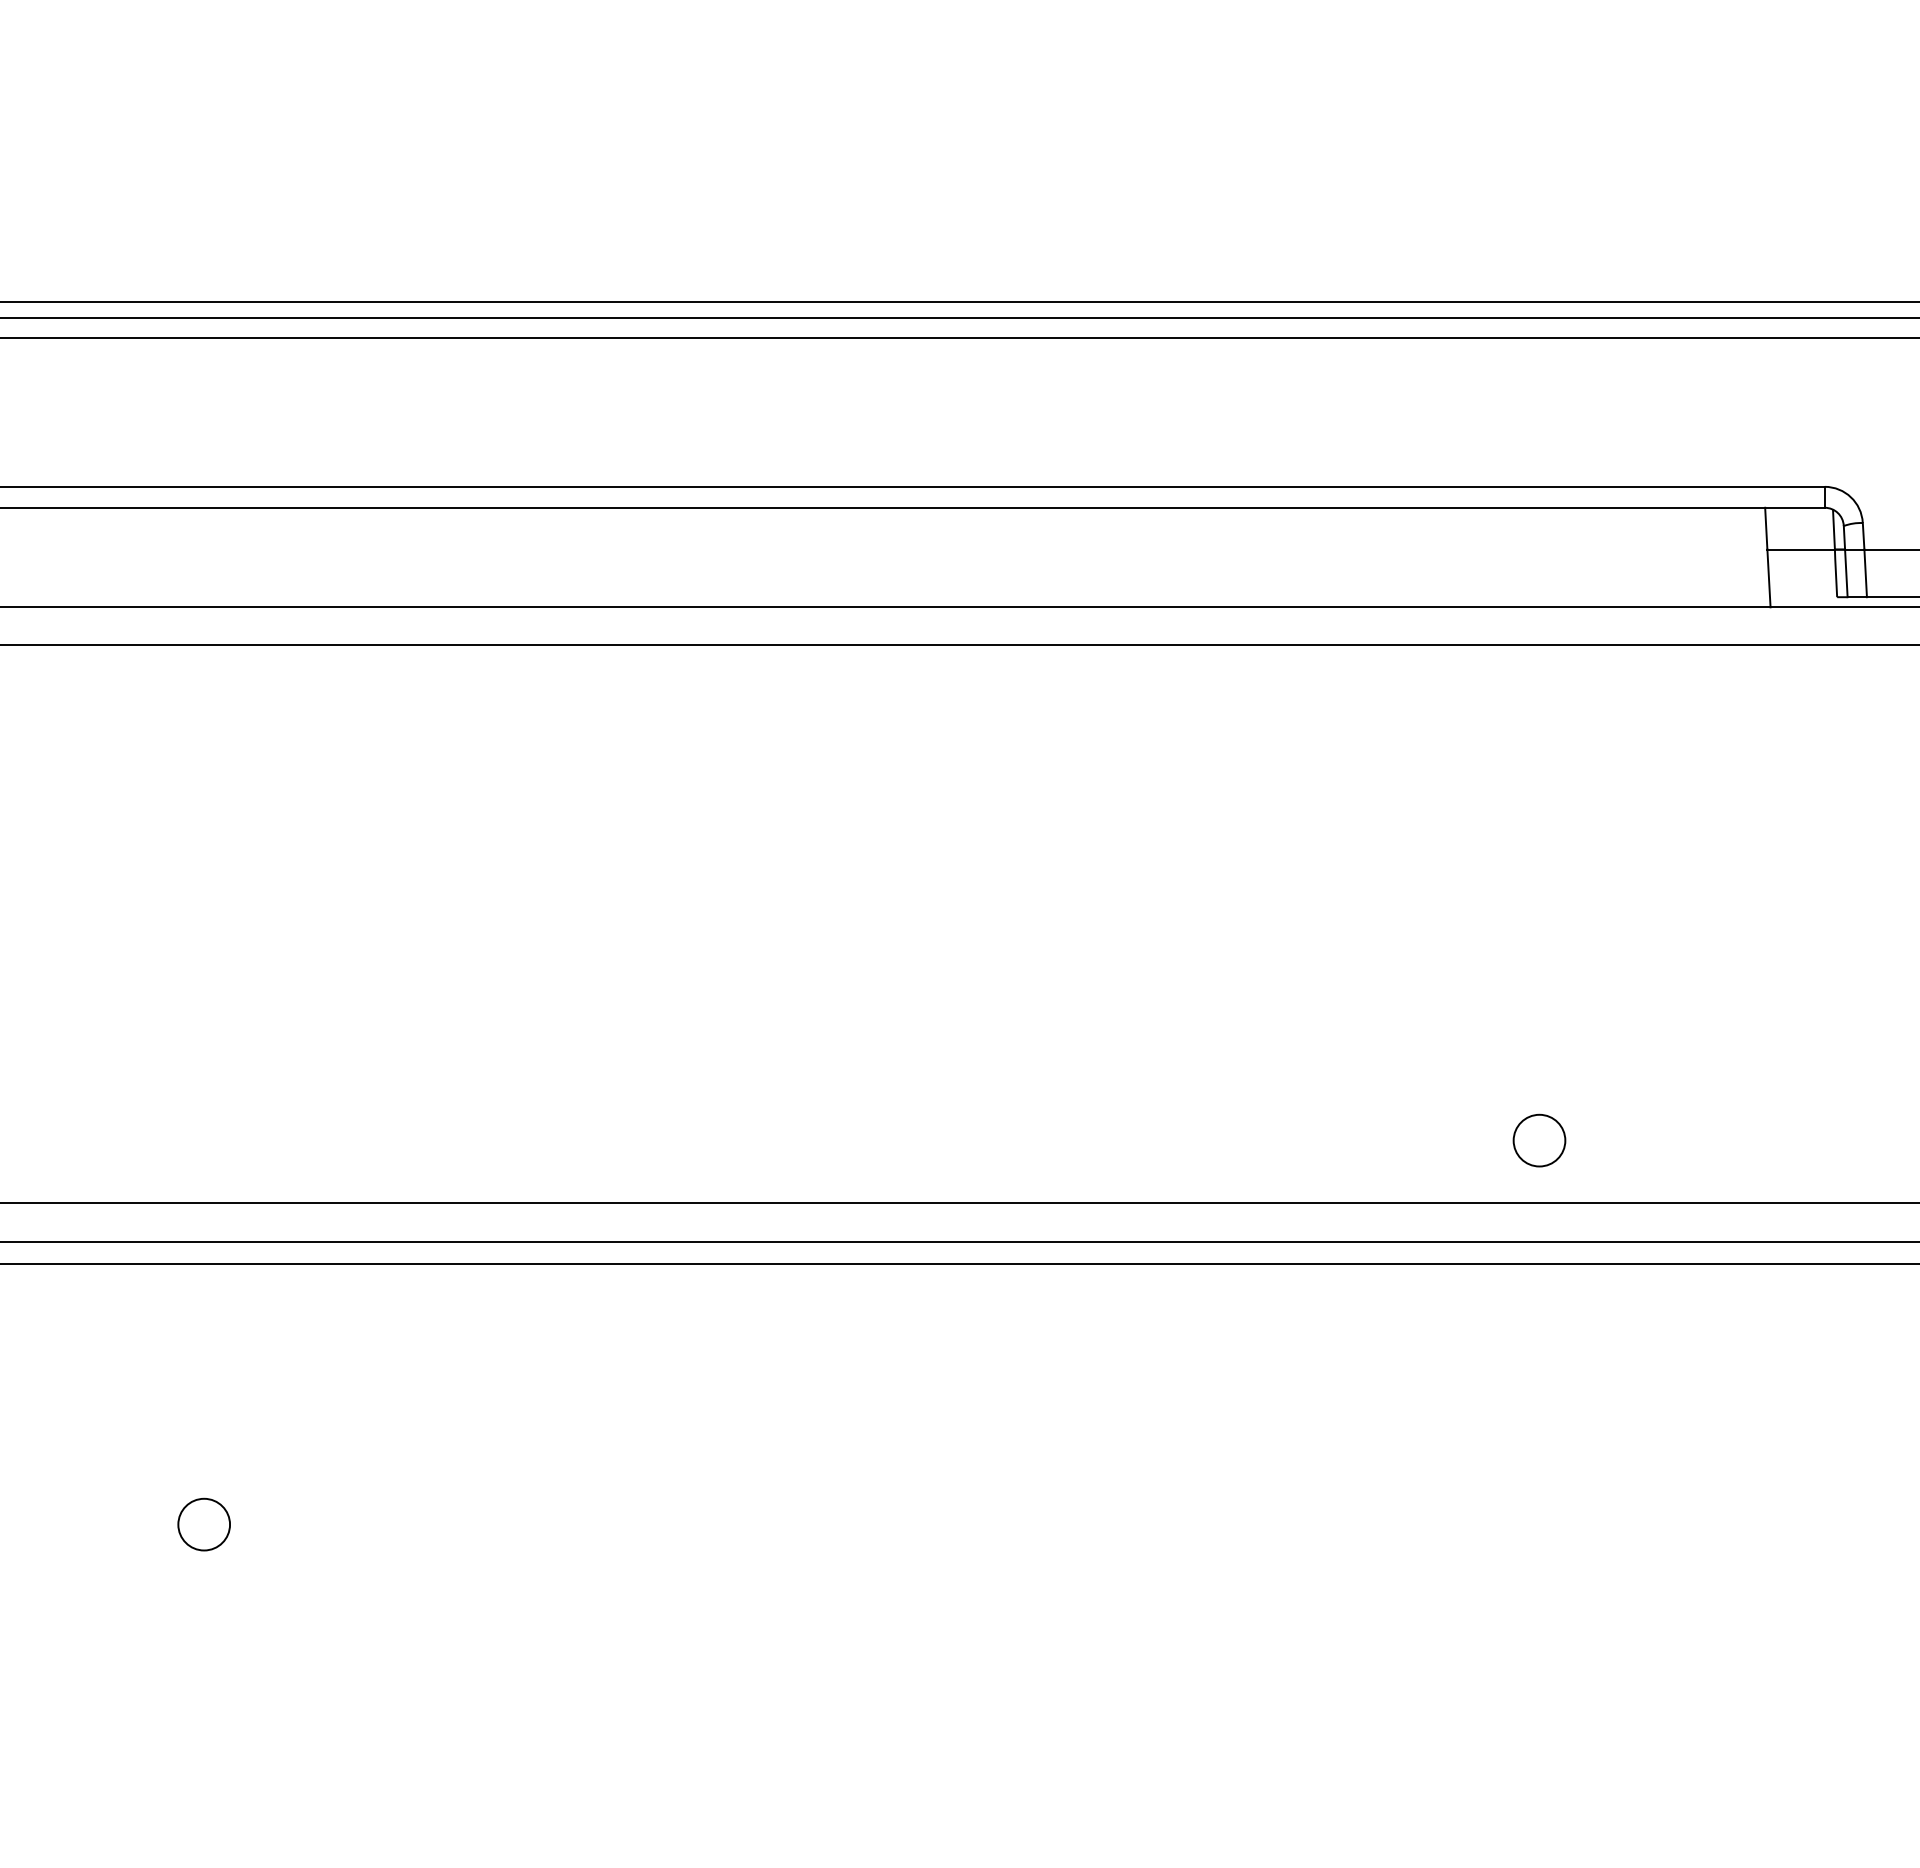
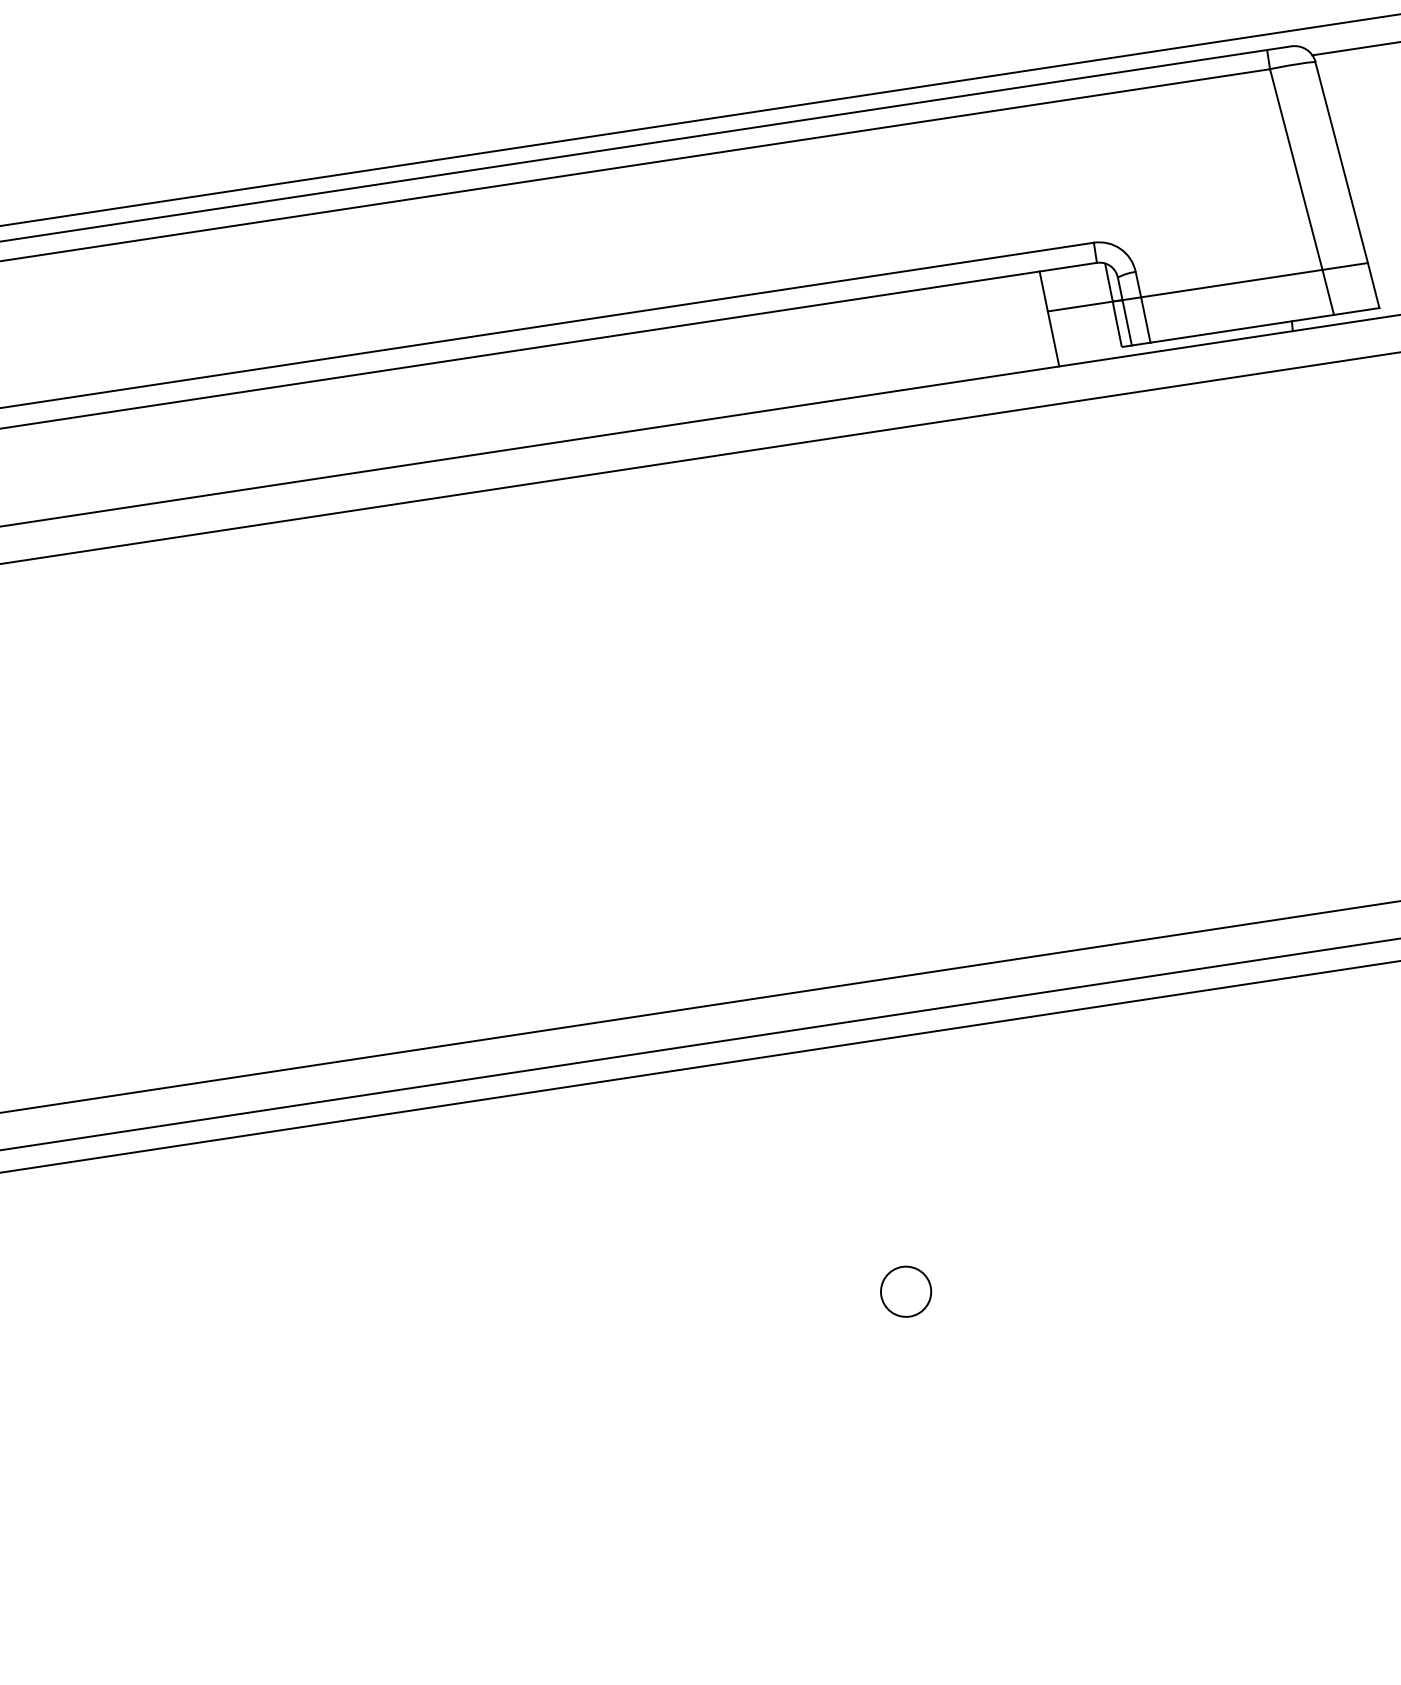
circle: (1539, 1140) -> (906, 1291), moved

